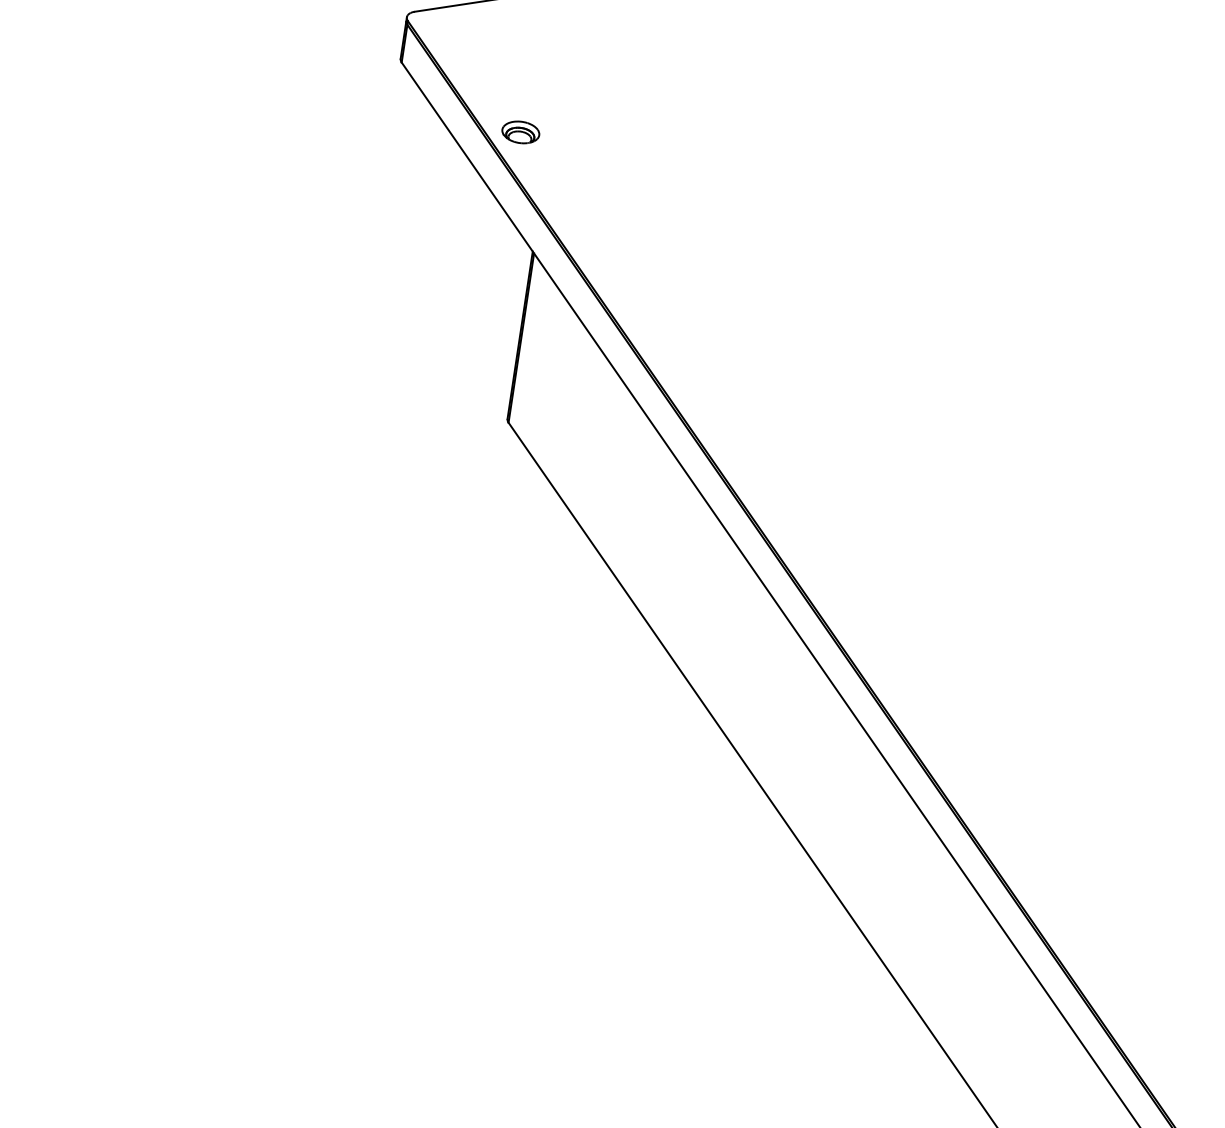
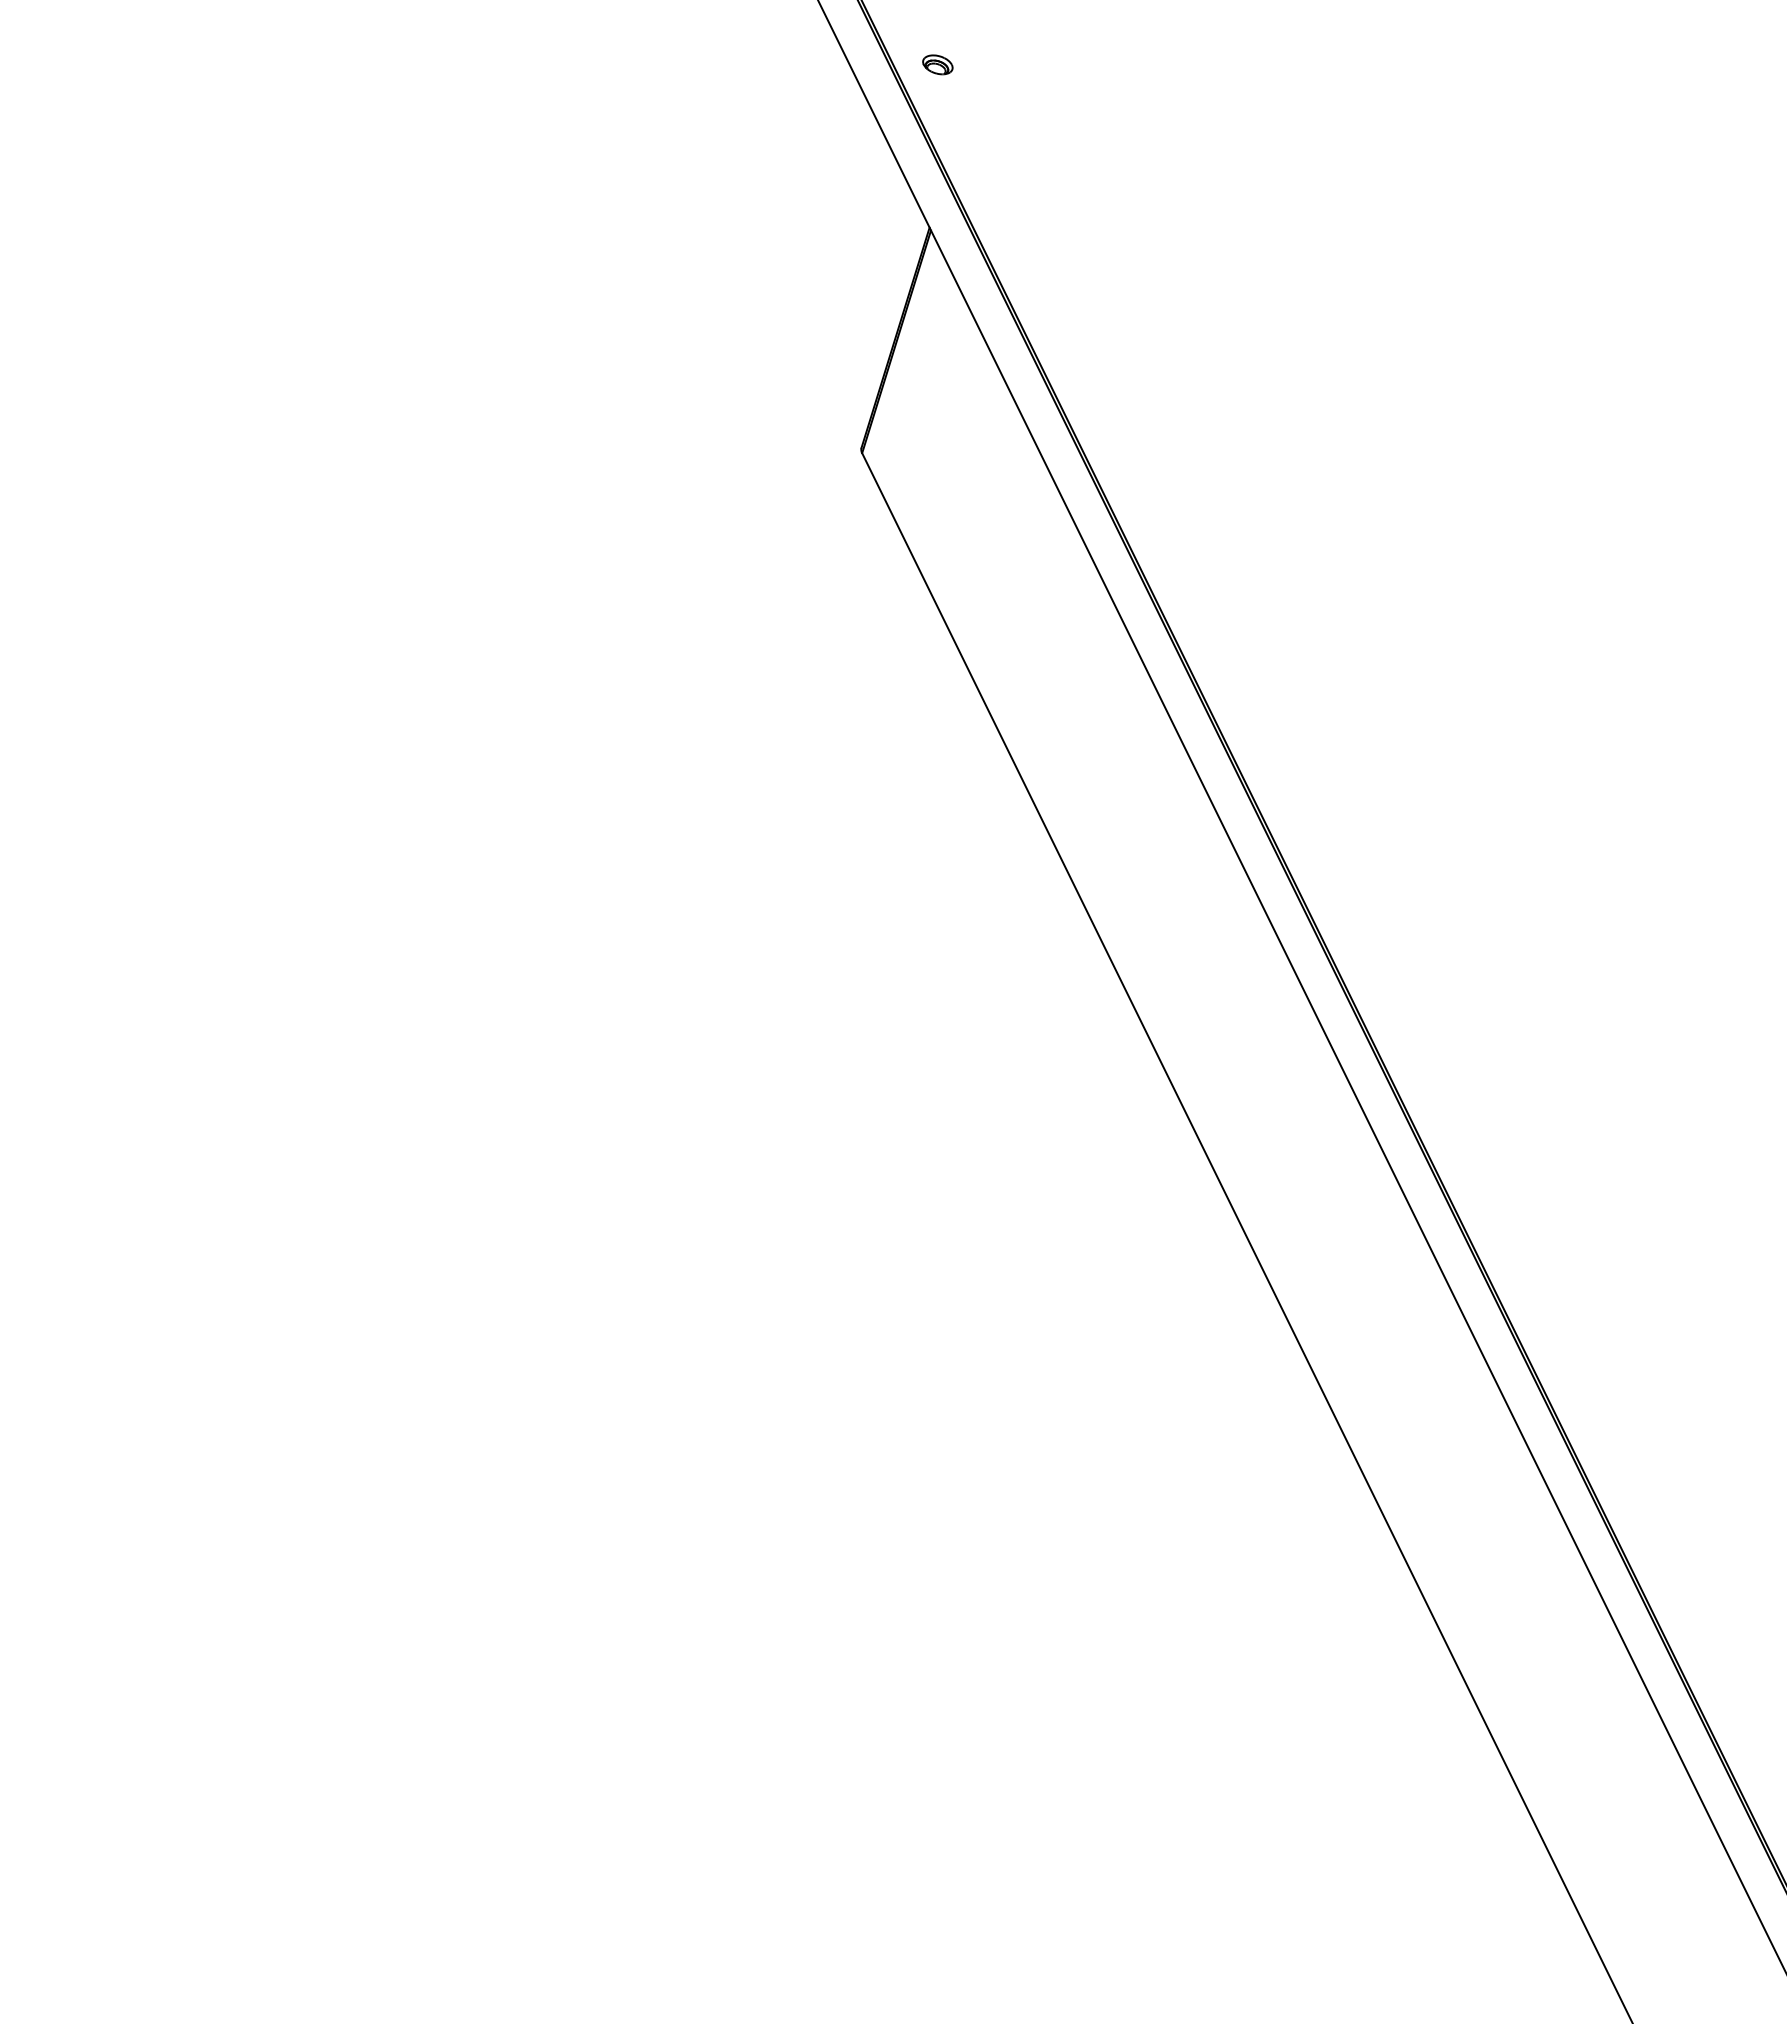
part: (520, 132) -> (937, 64), size x0.6

